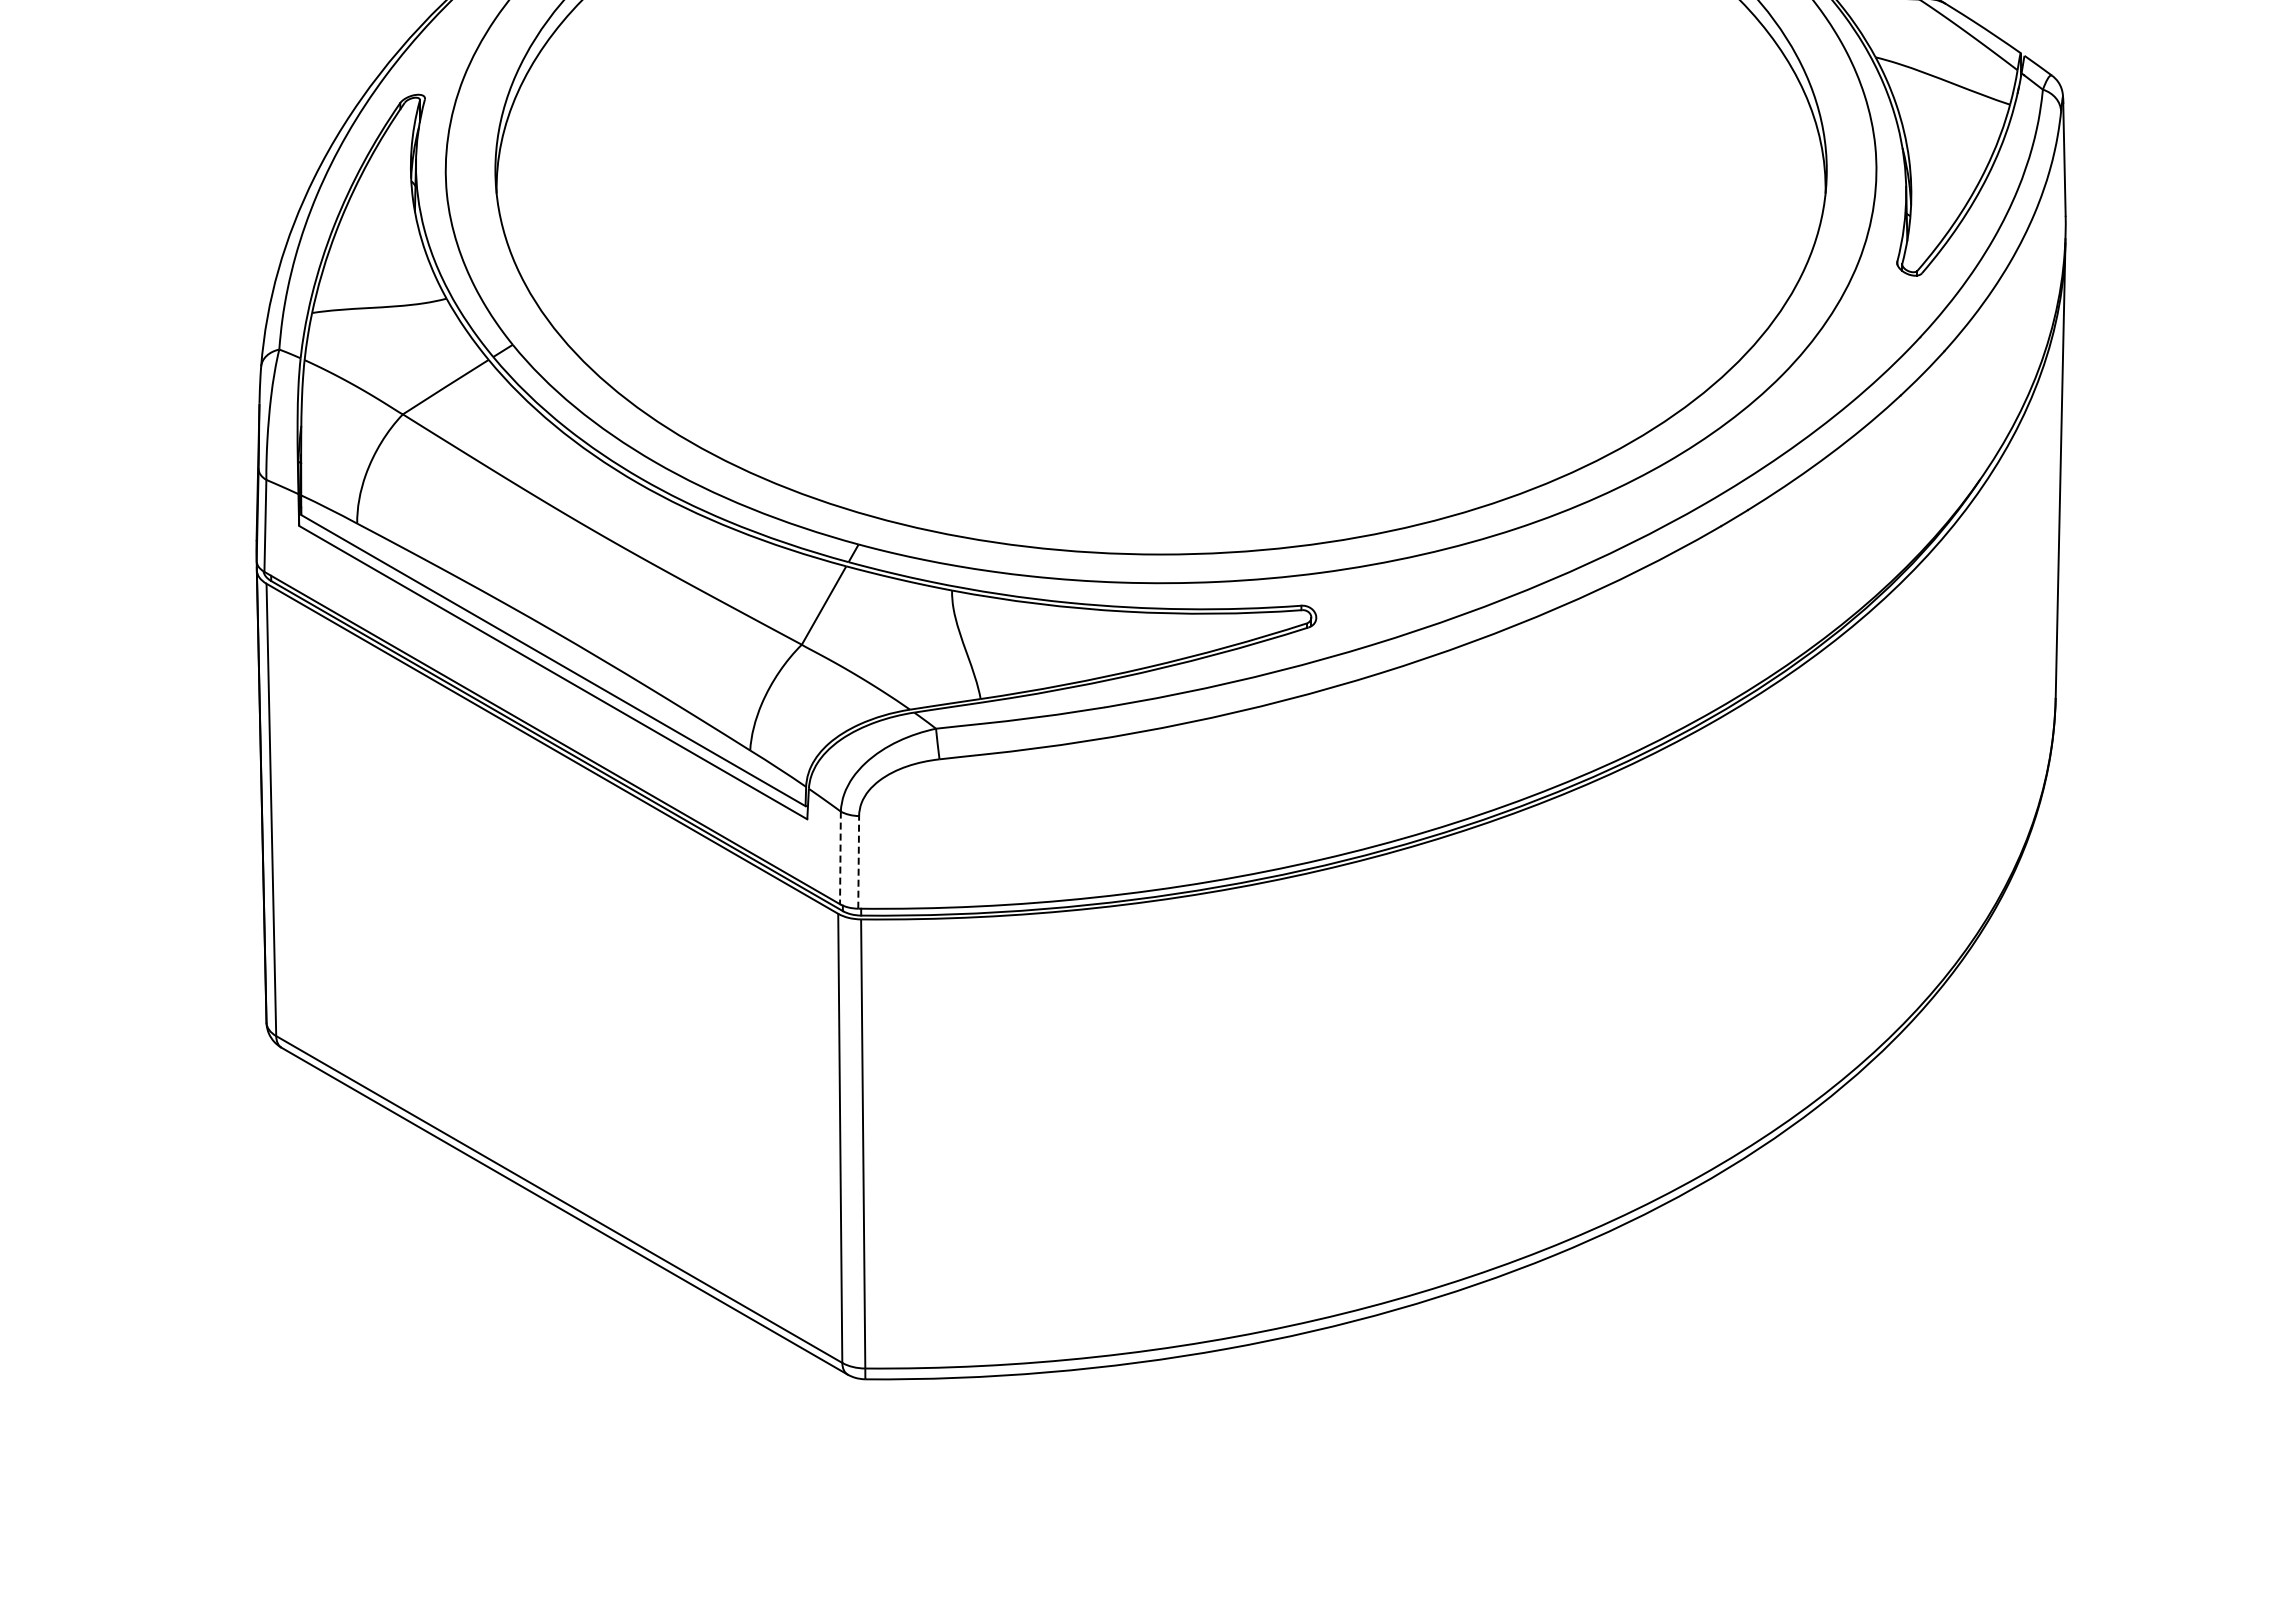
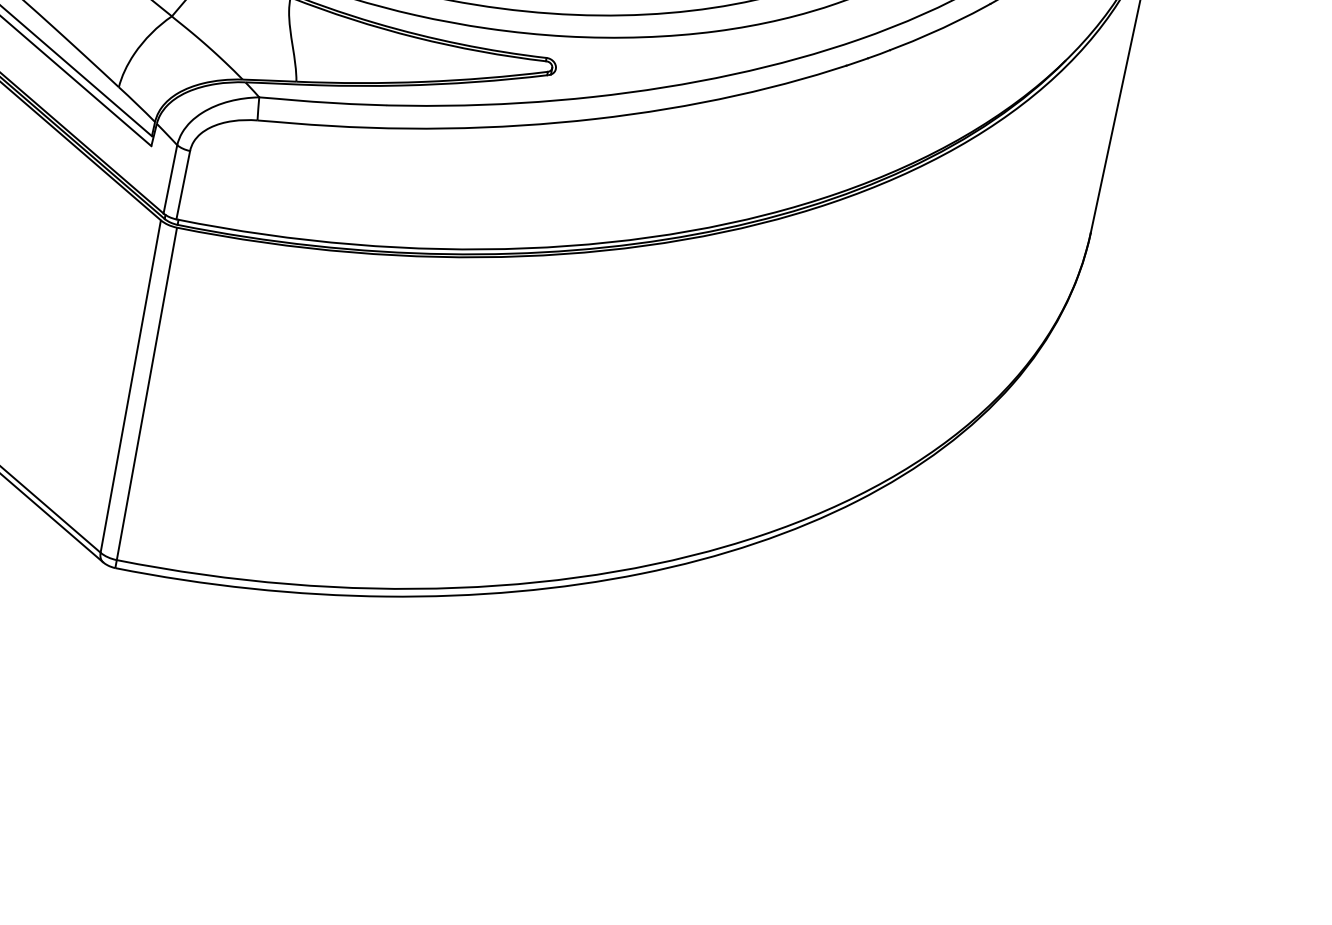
line: (840, 858) -> (170, 179), dashed -> solid
line: (858, 861) -> (183, 184), dashed -> solid

